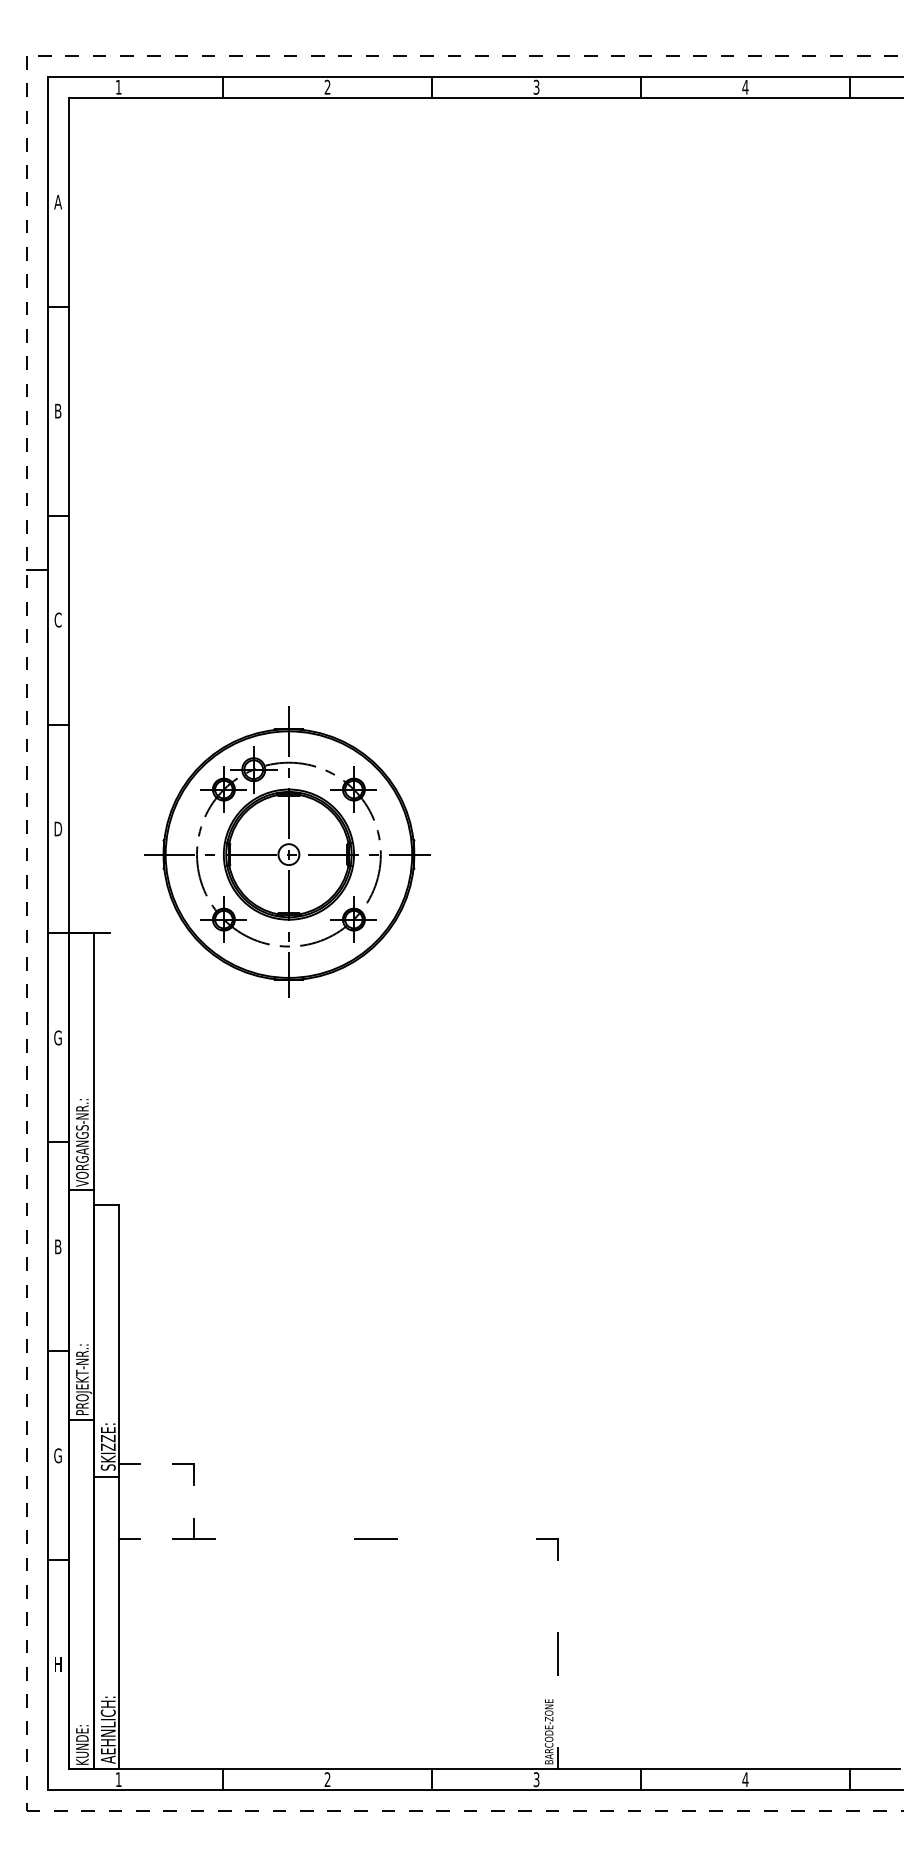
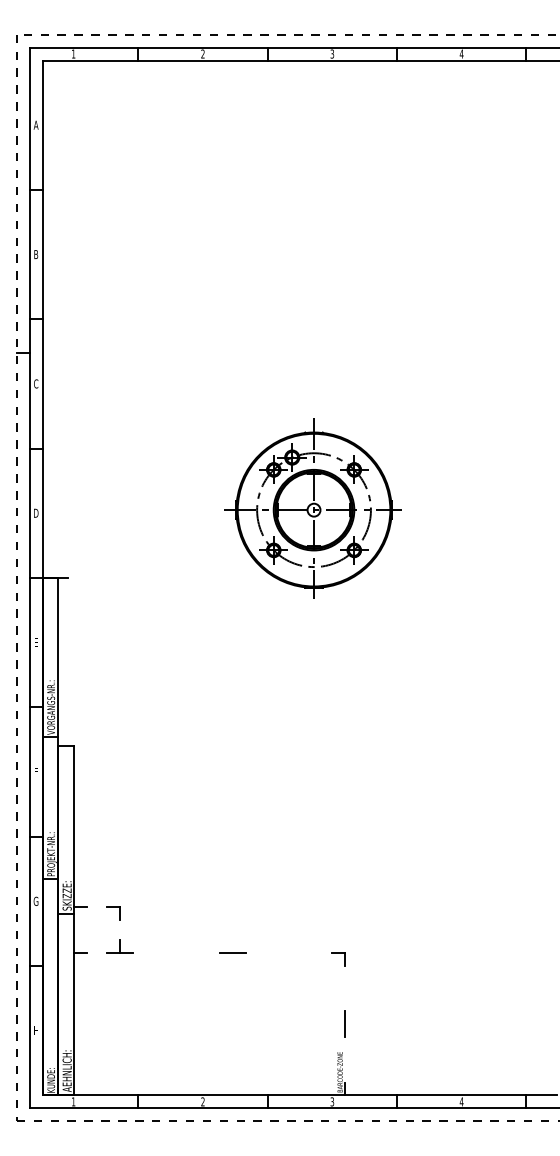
part: (286, 851) -> (312, 508), moved
text: (57, 1037) -> (35, 642), G -> E
text: (58, 1246) -> (36, 771), B -> F

